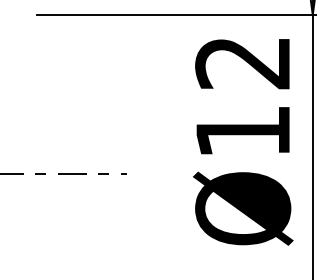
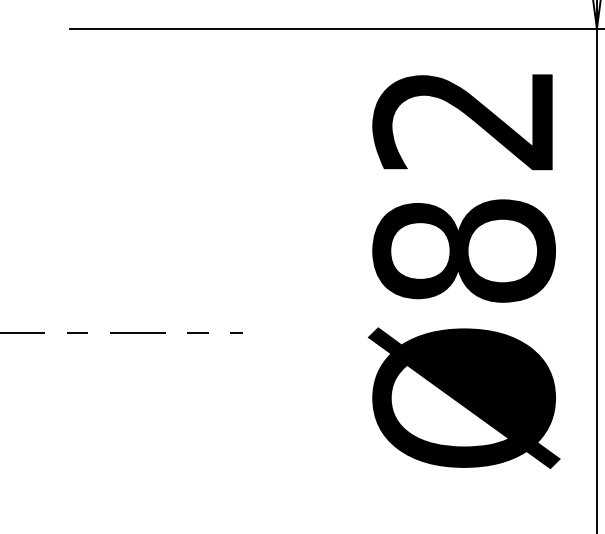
text: (243, 131) -> (464, 250), Ø12 -> Ø82

